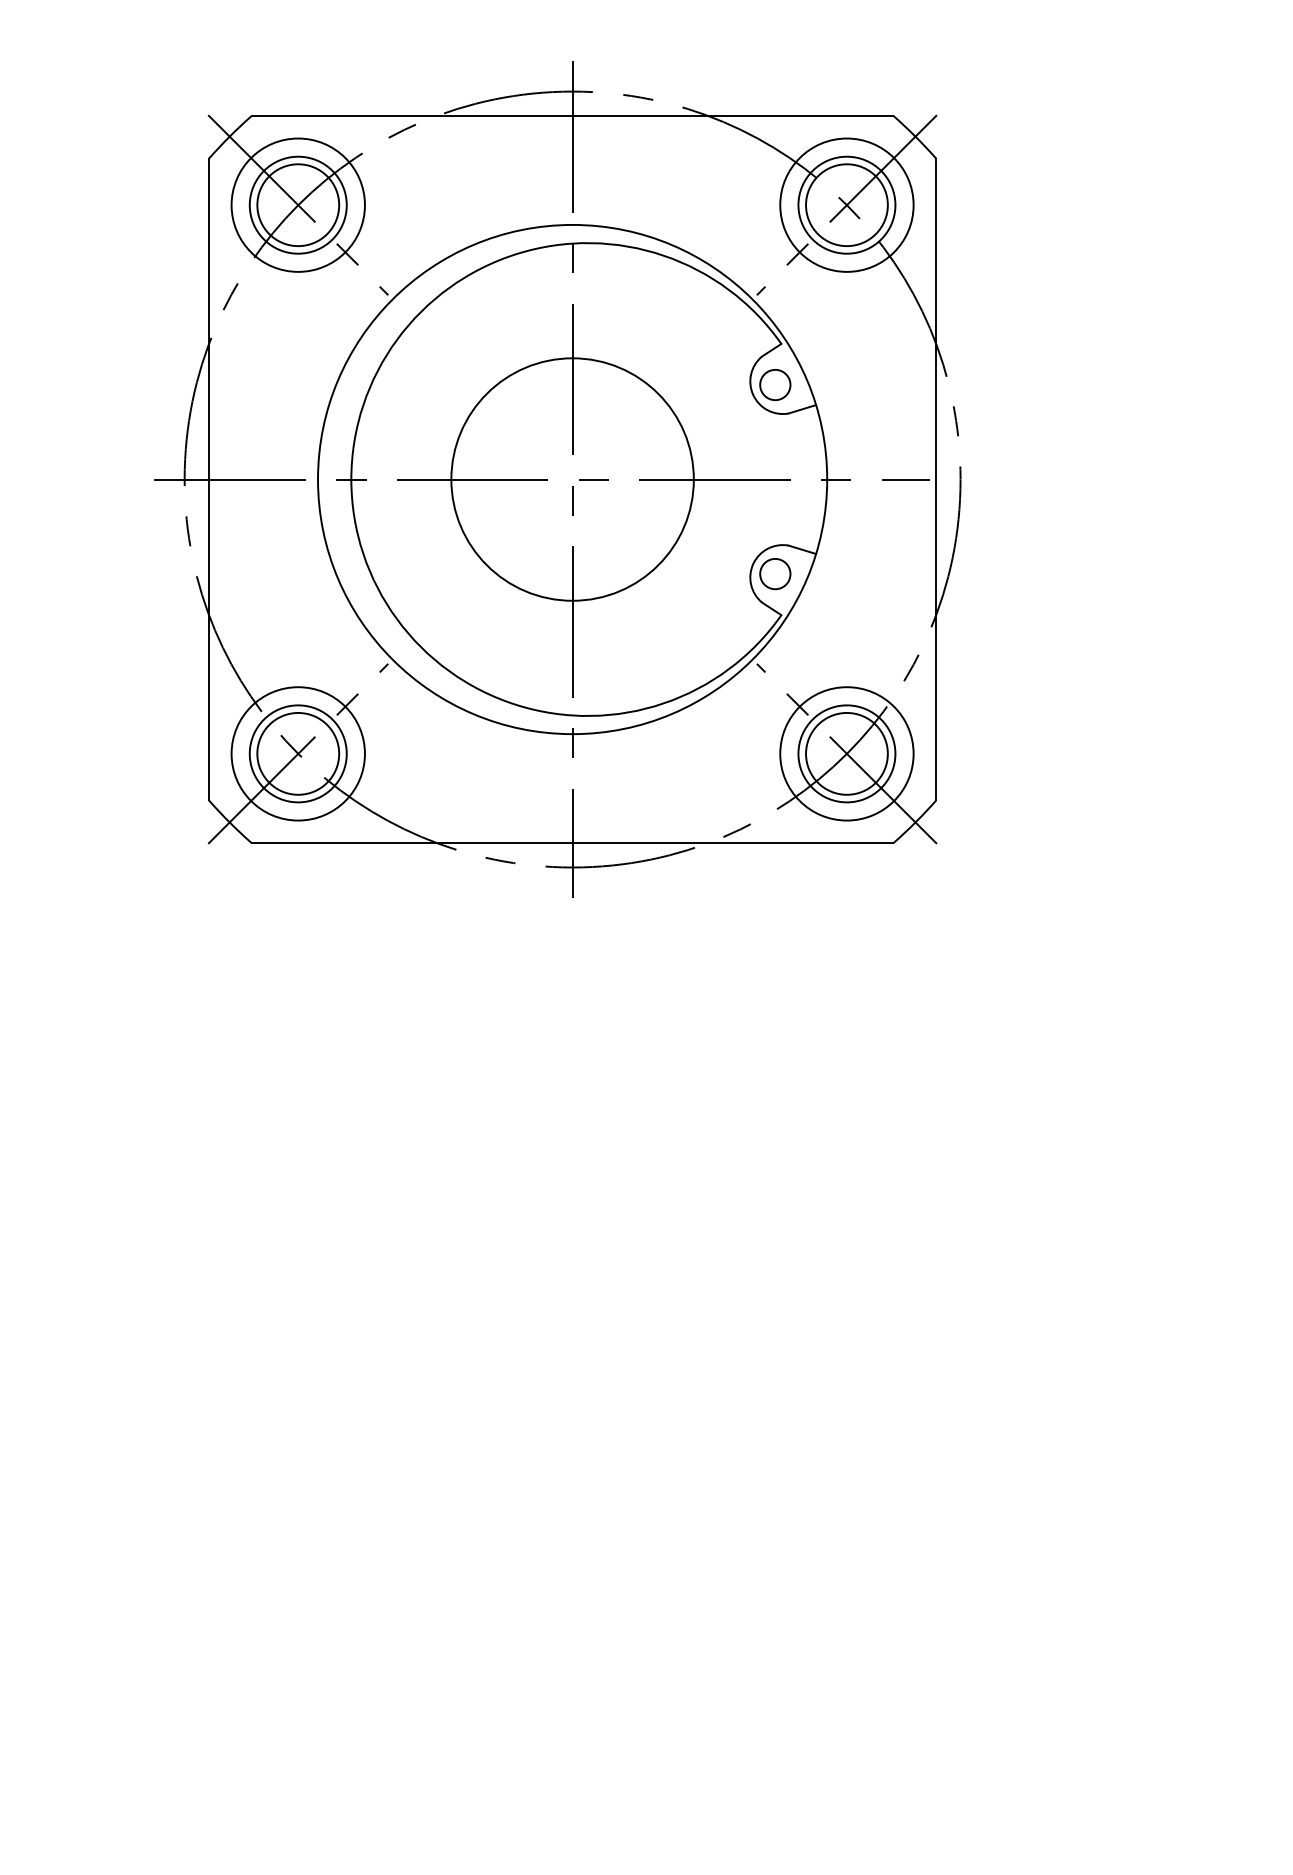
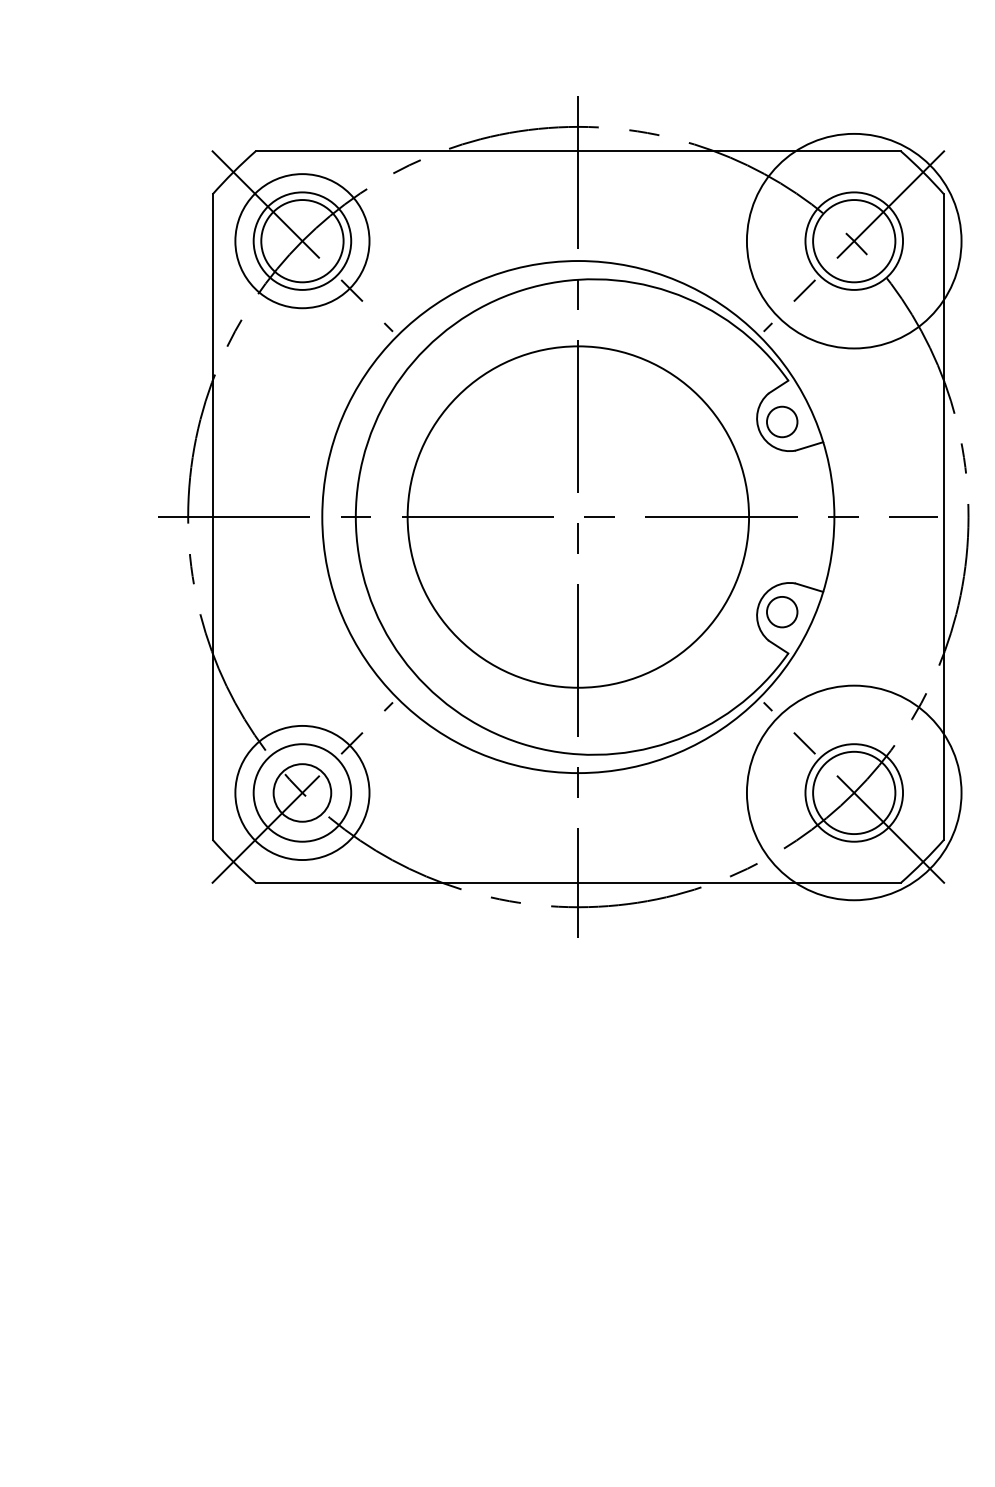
circle: (846, 204) -> (853, 240), size x1.6
circle: (572, 479) -> (578, 517), size x1.4
circle: (298, 753) -> (302, 792), size x0.7
circle: (846, 753) -> (853, 792), size x1.6

